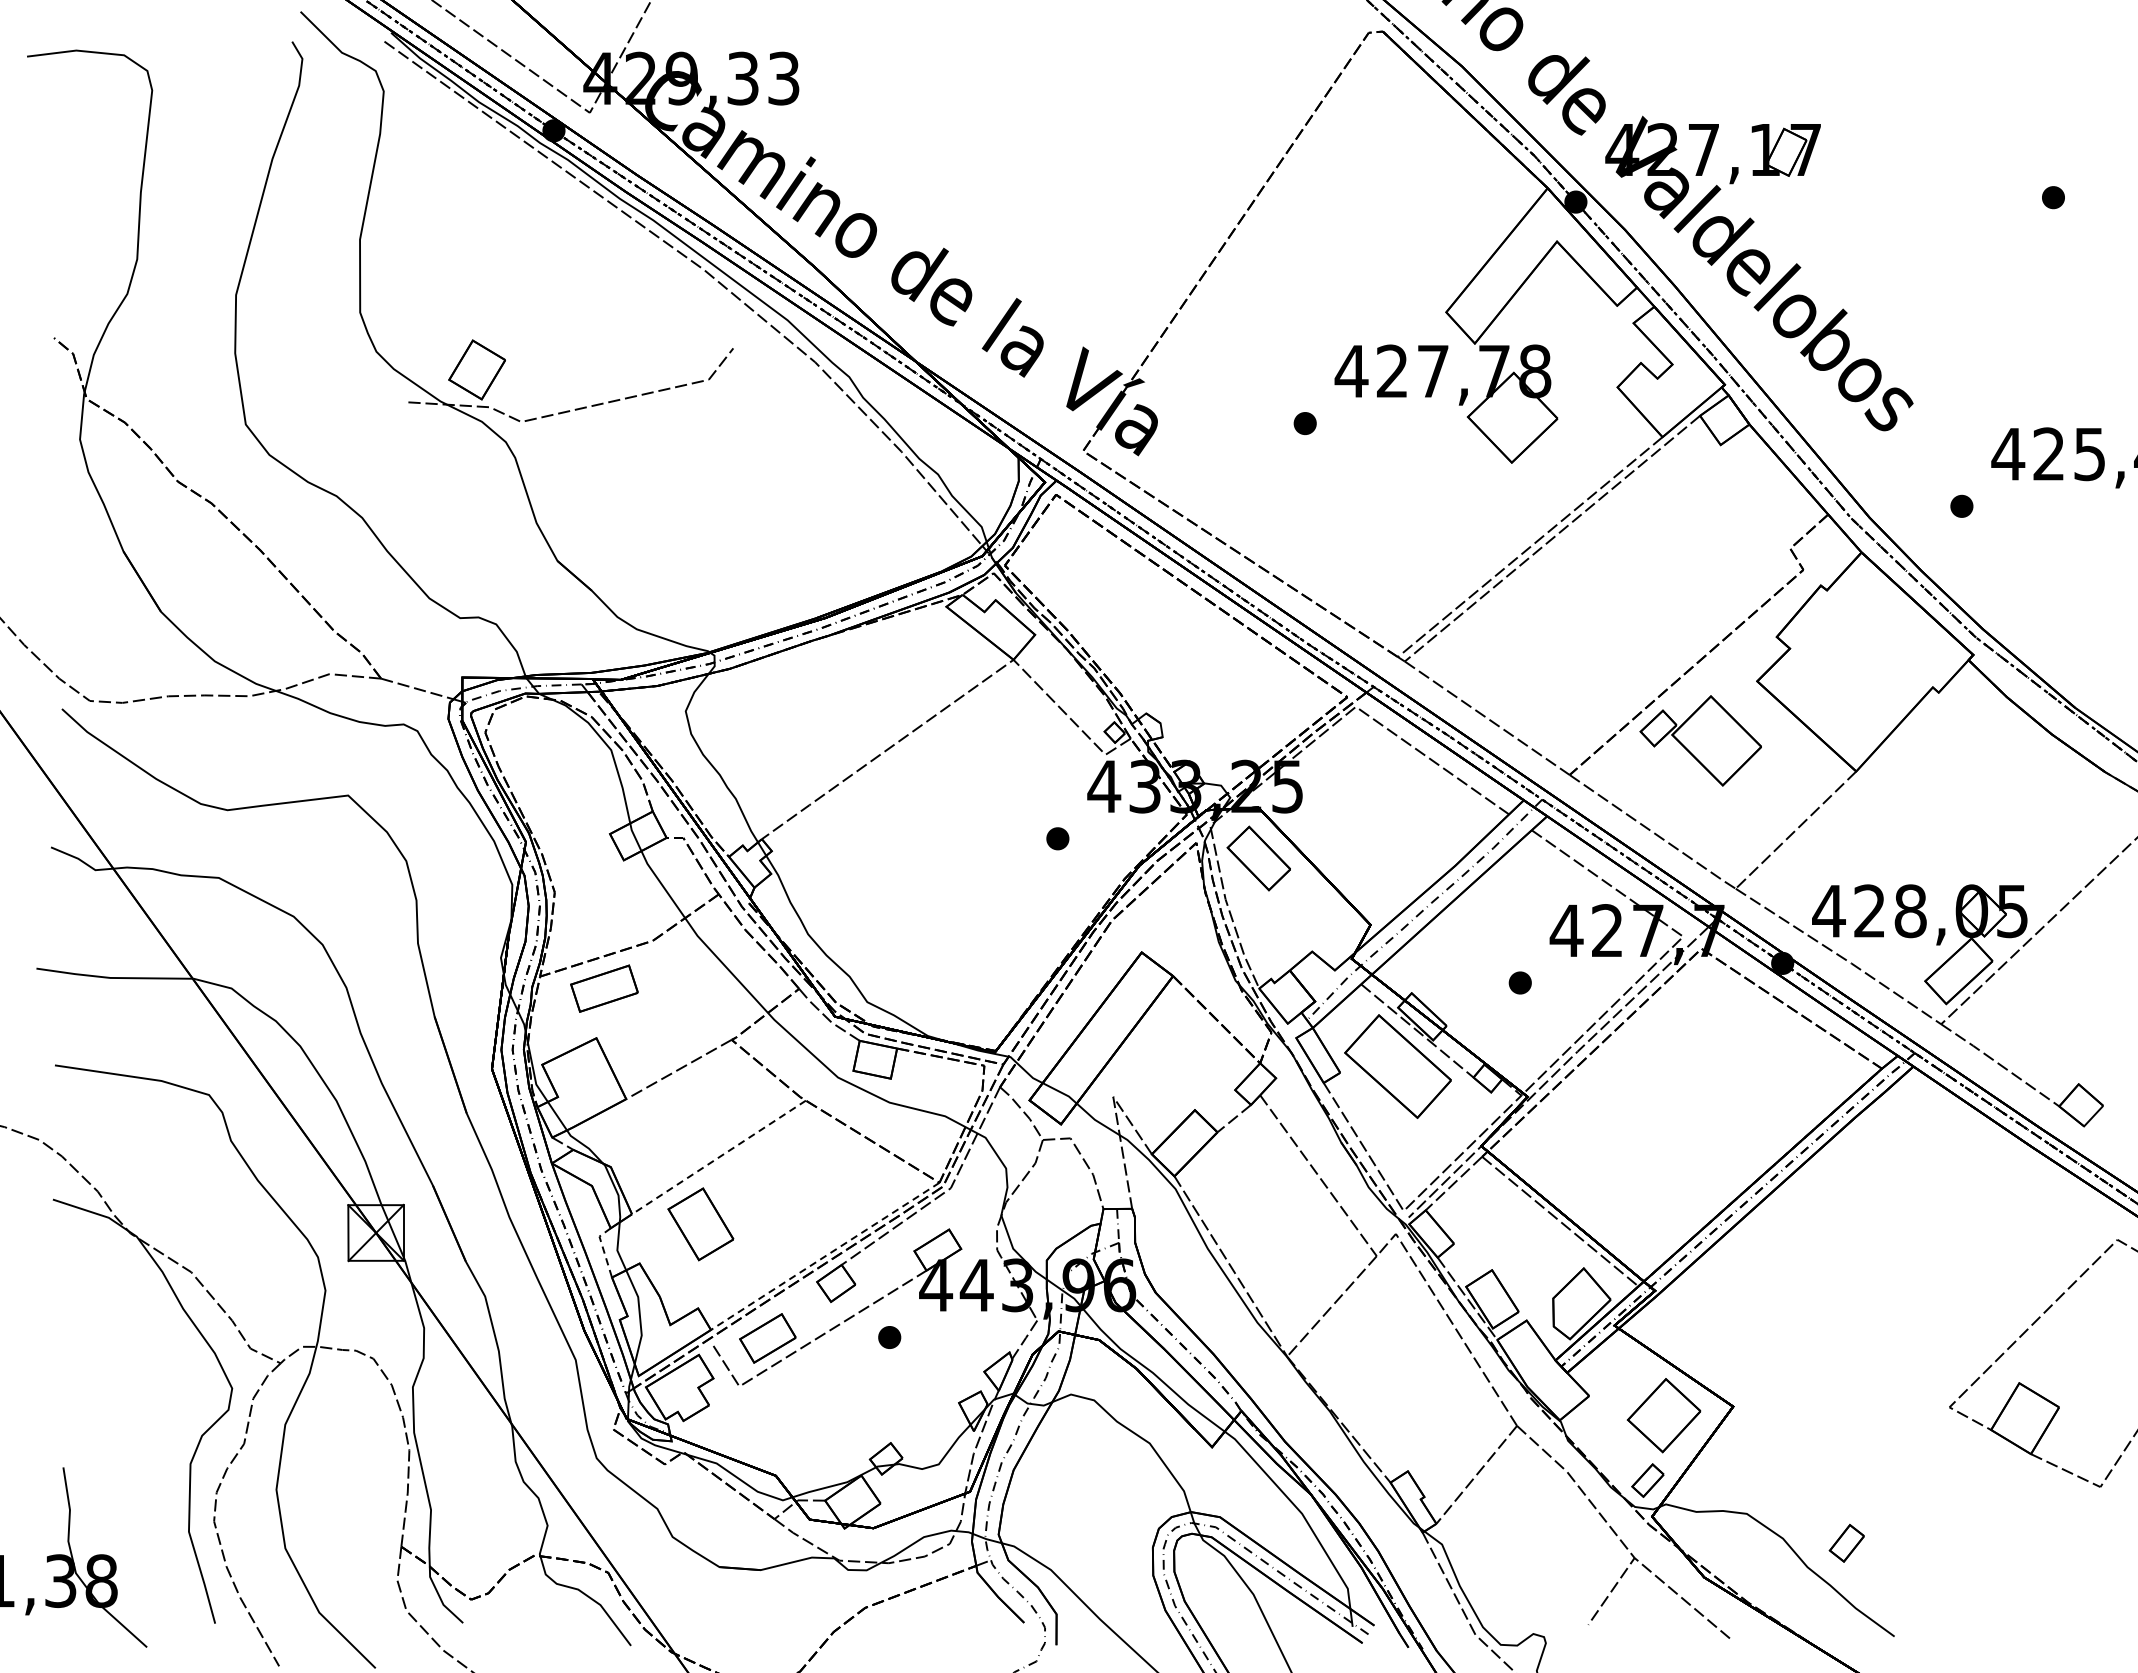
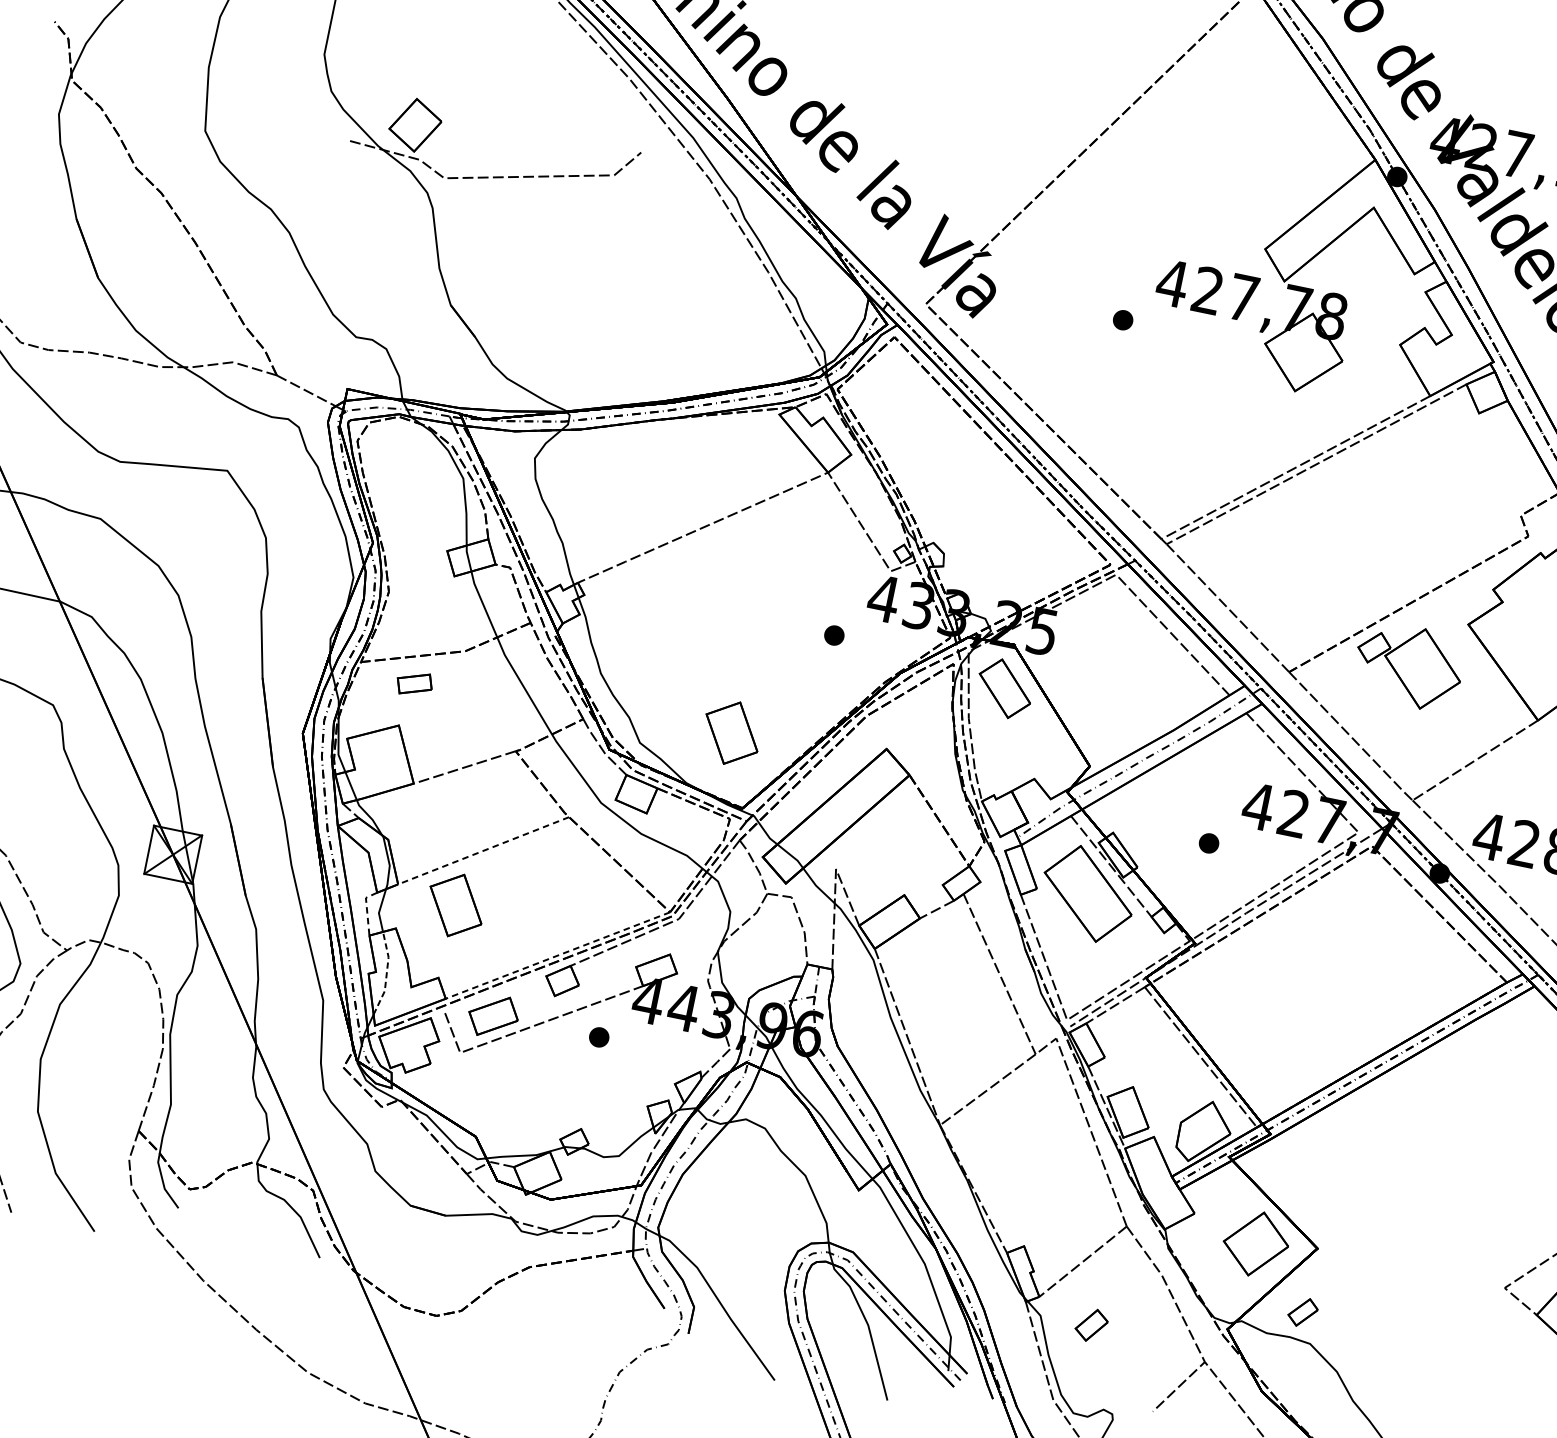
part: (966, 970) -> (731, 733), added
part: (604, 988) -> (414, 683), size x0.6
line: (639, 1315) -> (386, 973), solid -> dashed
part: (1647, 1480) -> (1302, 1312), moved
part: (1846, 1542) -> (1091, 1324), moved

